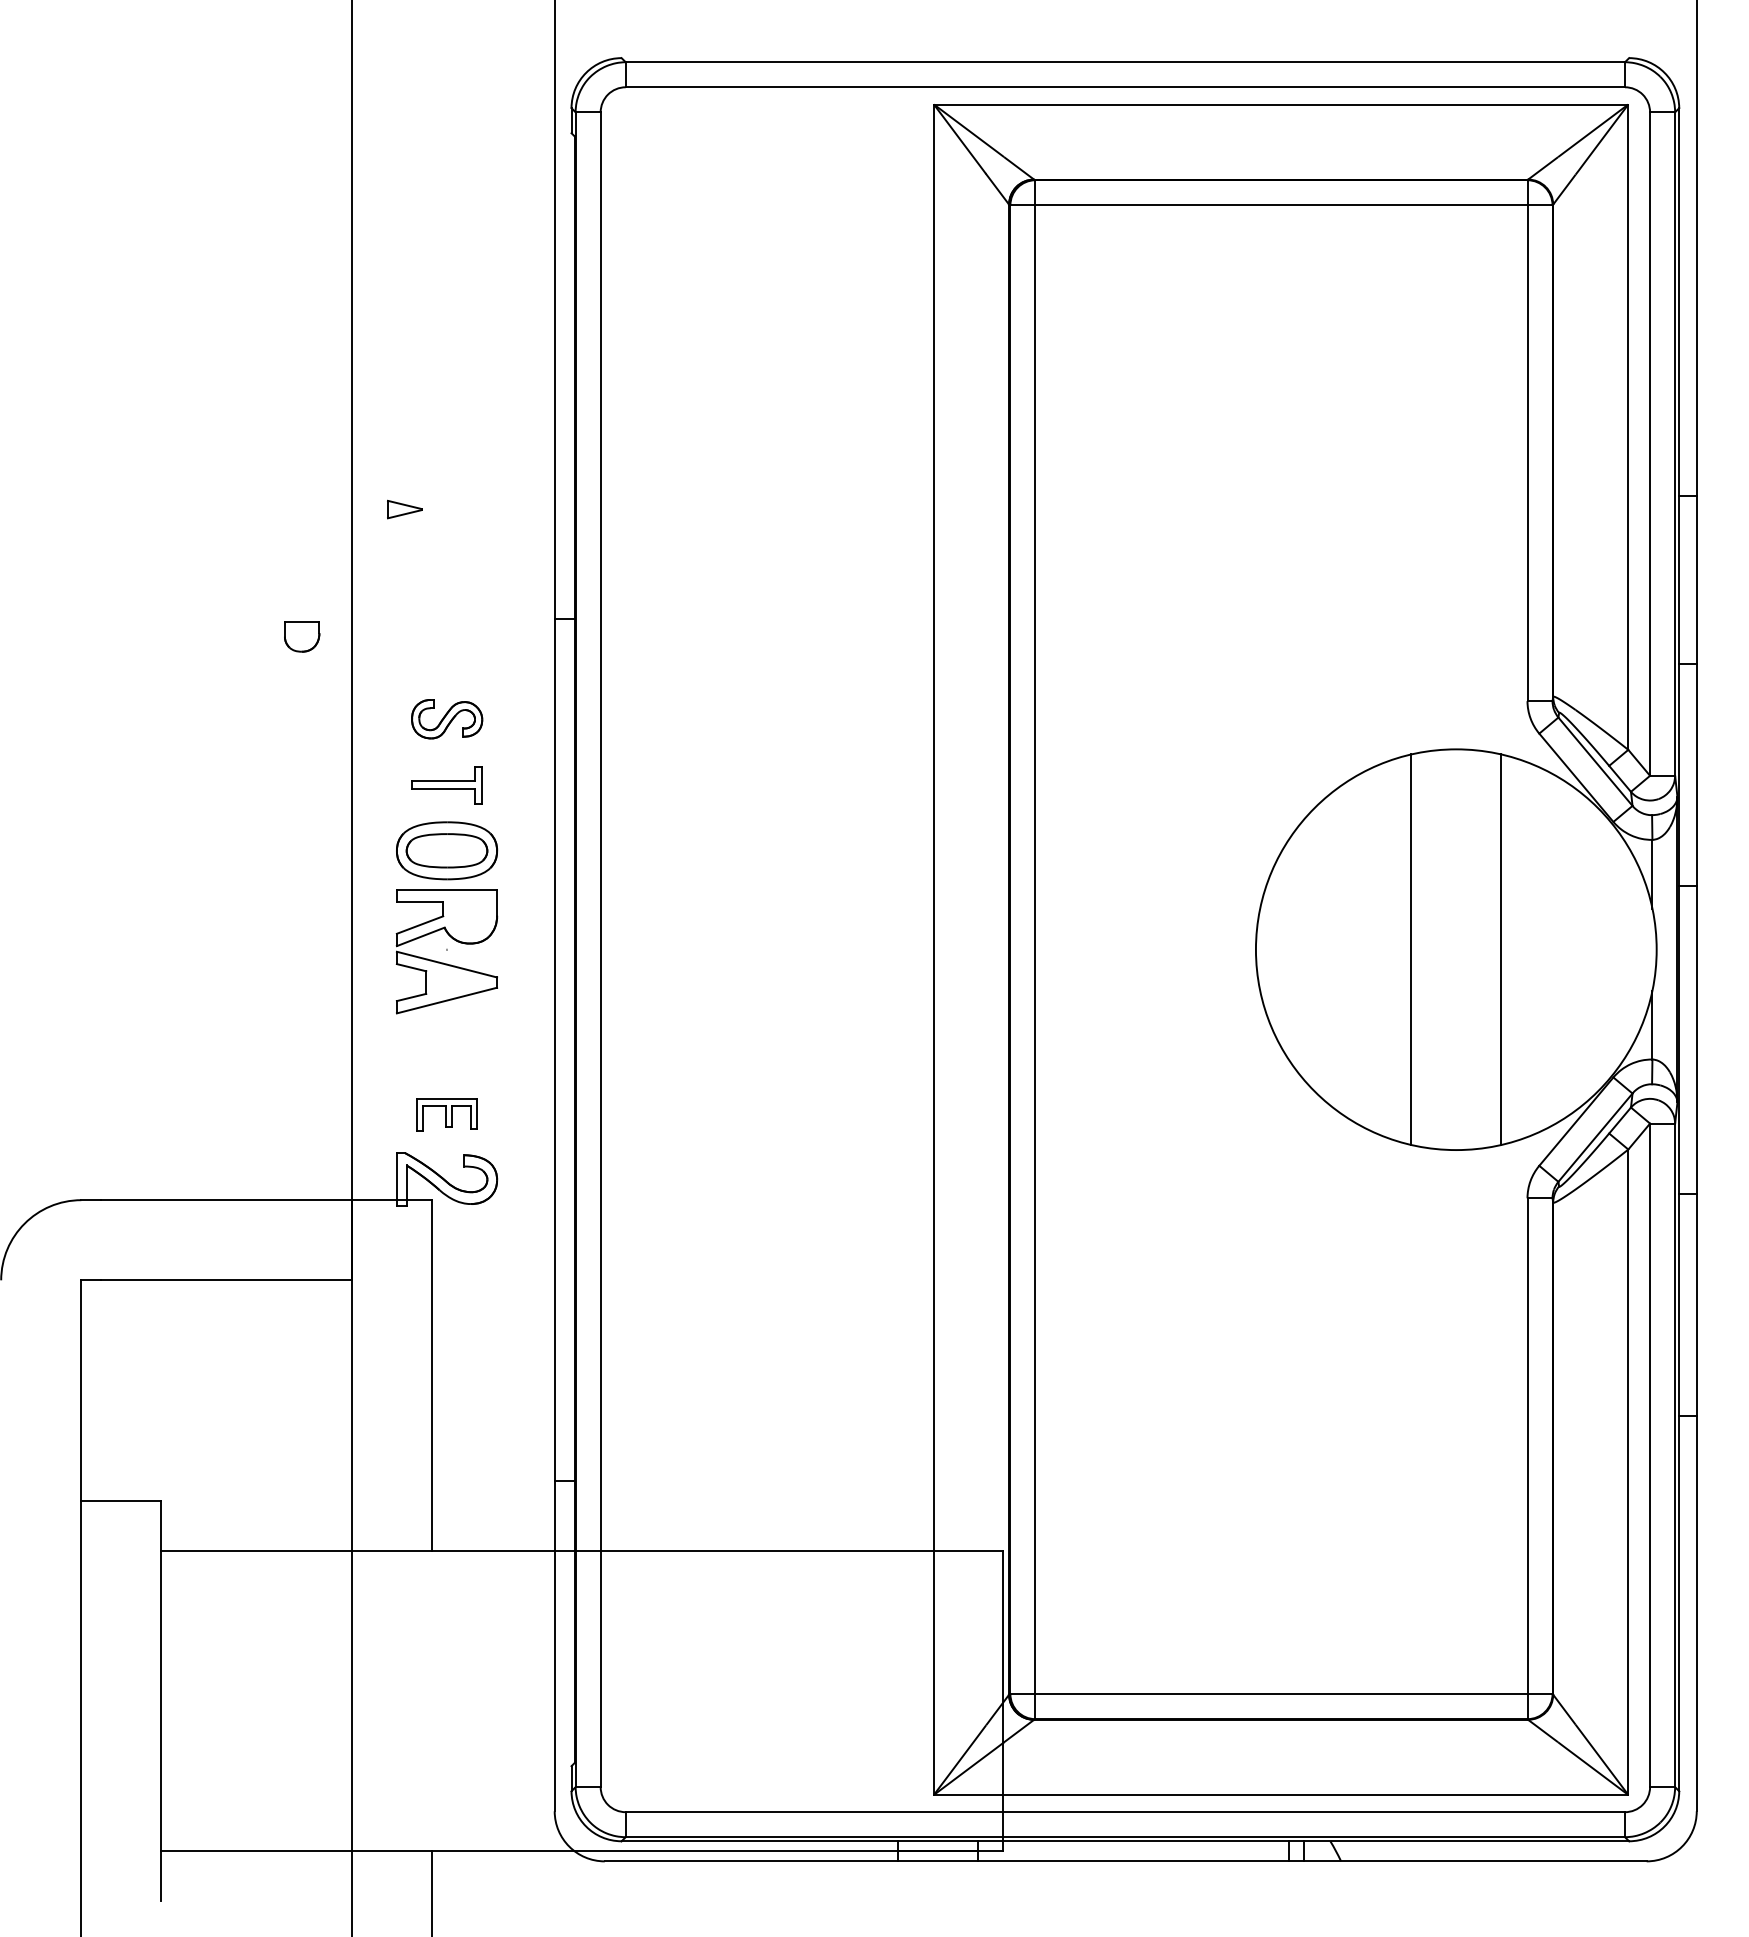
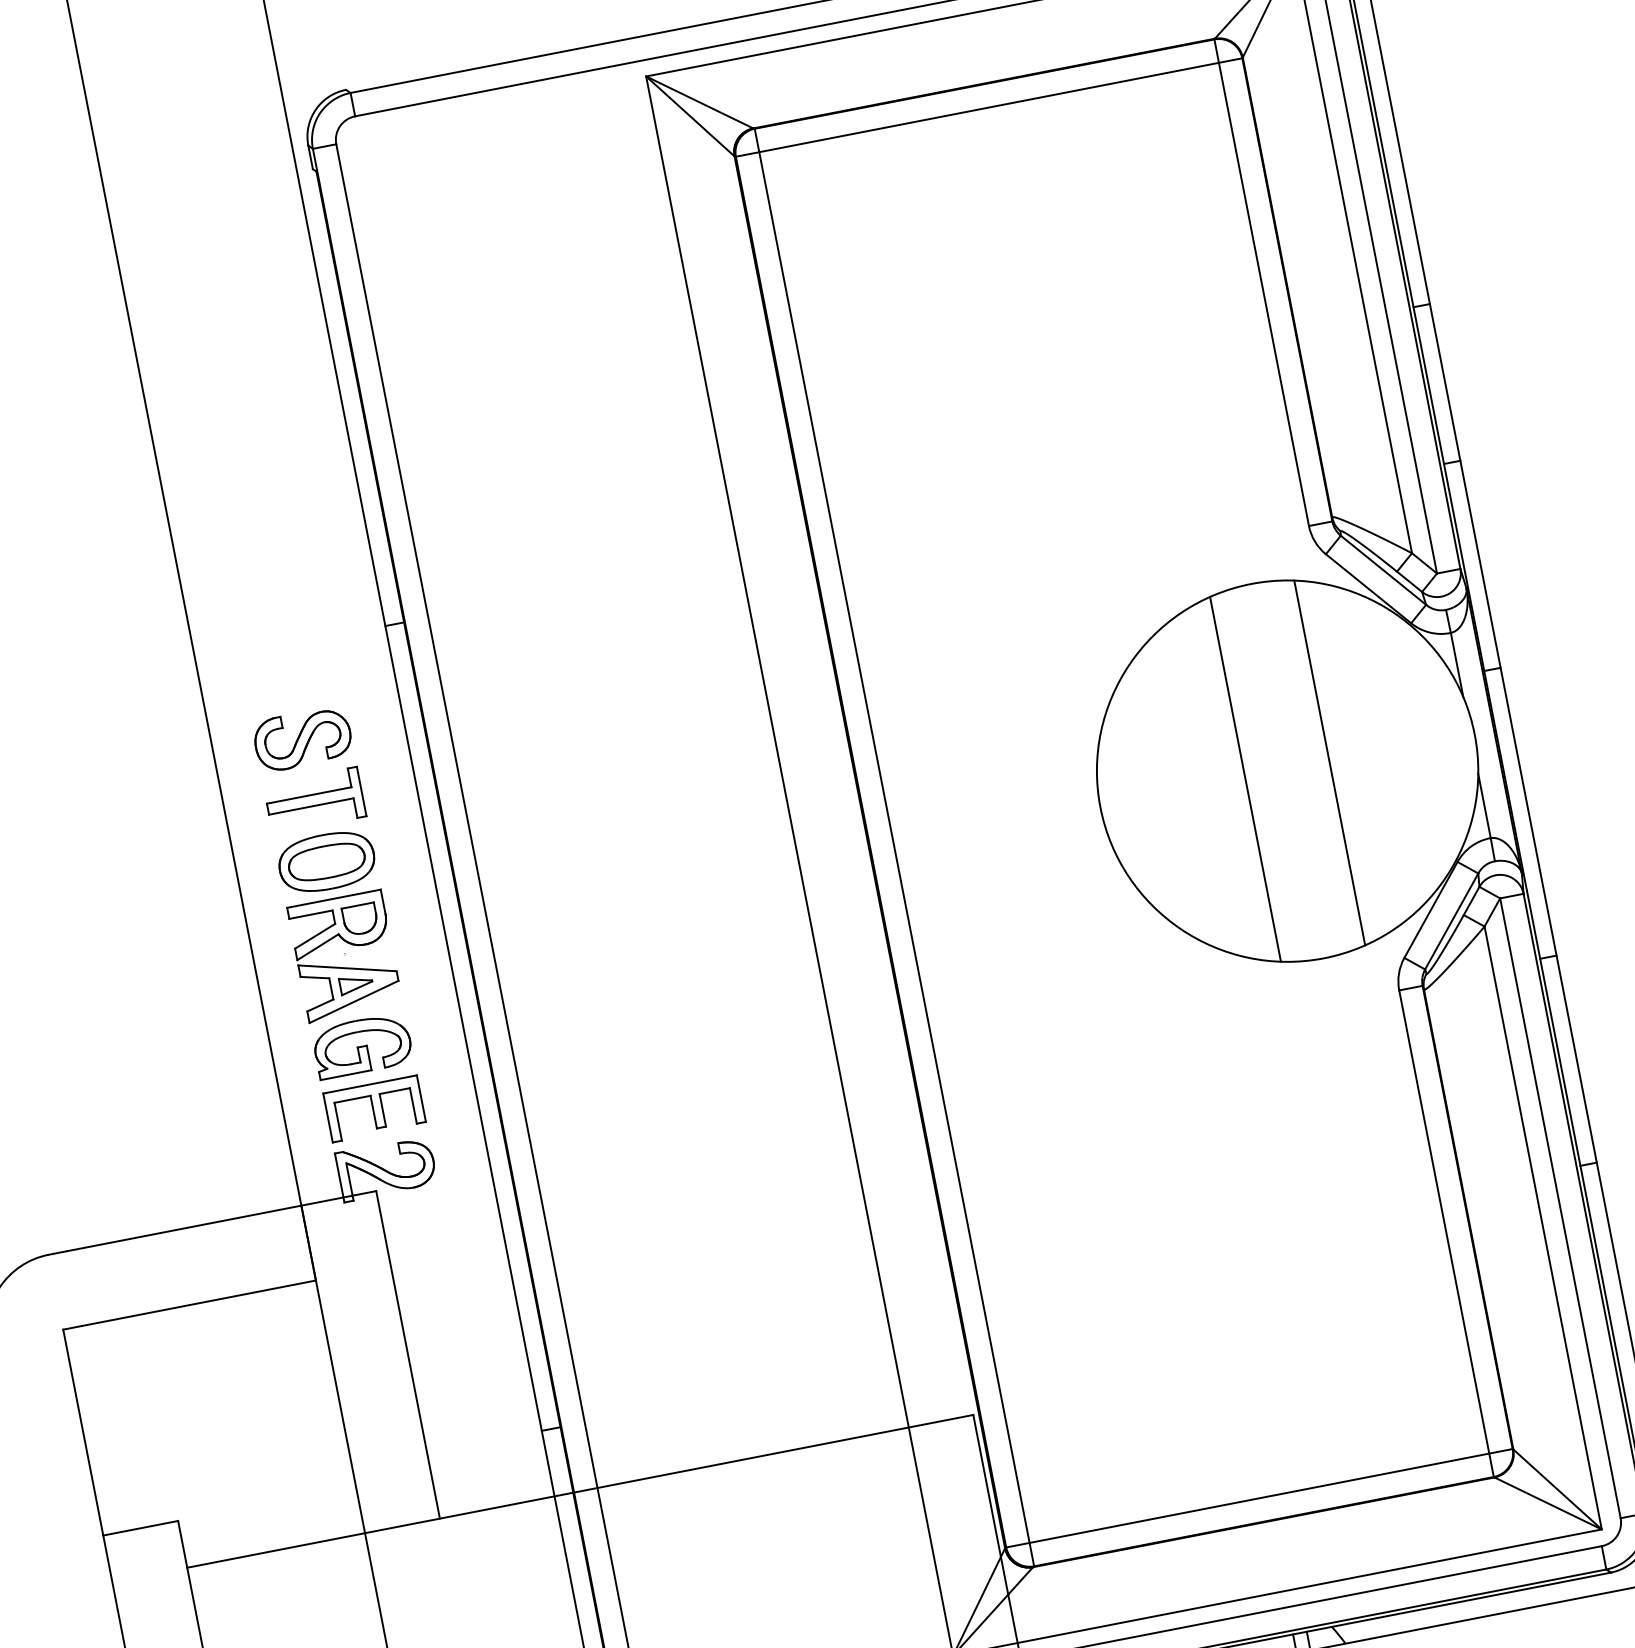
part: (404, 509) -> (355, 984), moved
part: (302, 636) -> (360, 919), moved
part: (447, 718) -> (303, 738), size x1.43
part: (446, 785) -> (314, 801), size x1.43
part: (447, 1047) -> (363, 1045), added
part: (446, 1114) -> (374, 1108), size x1.67

